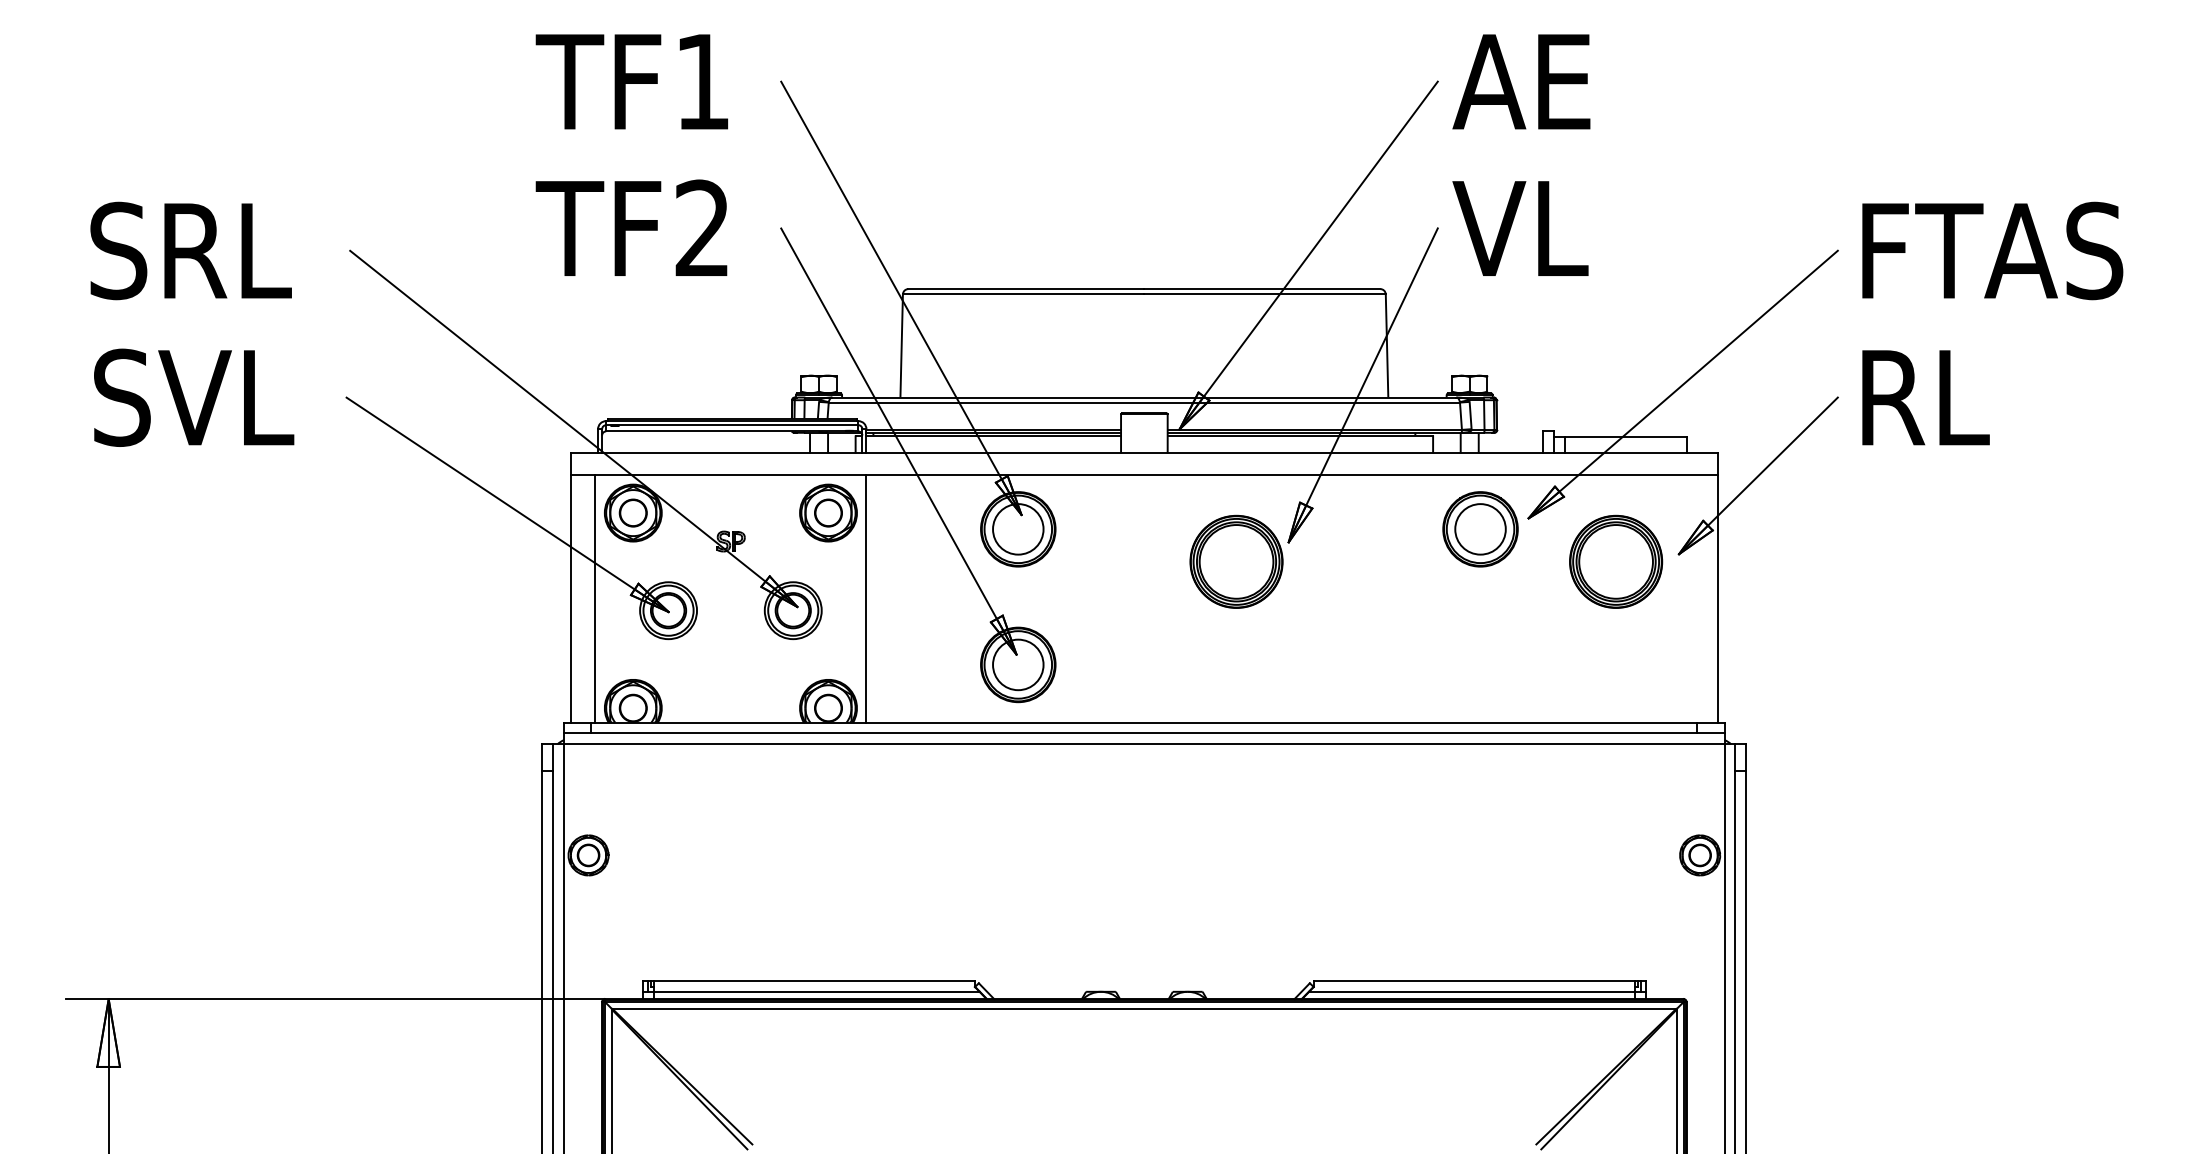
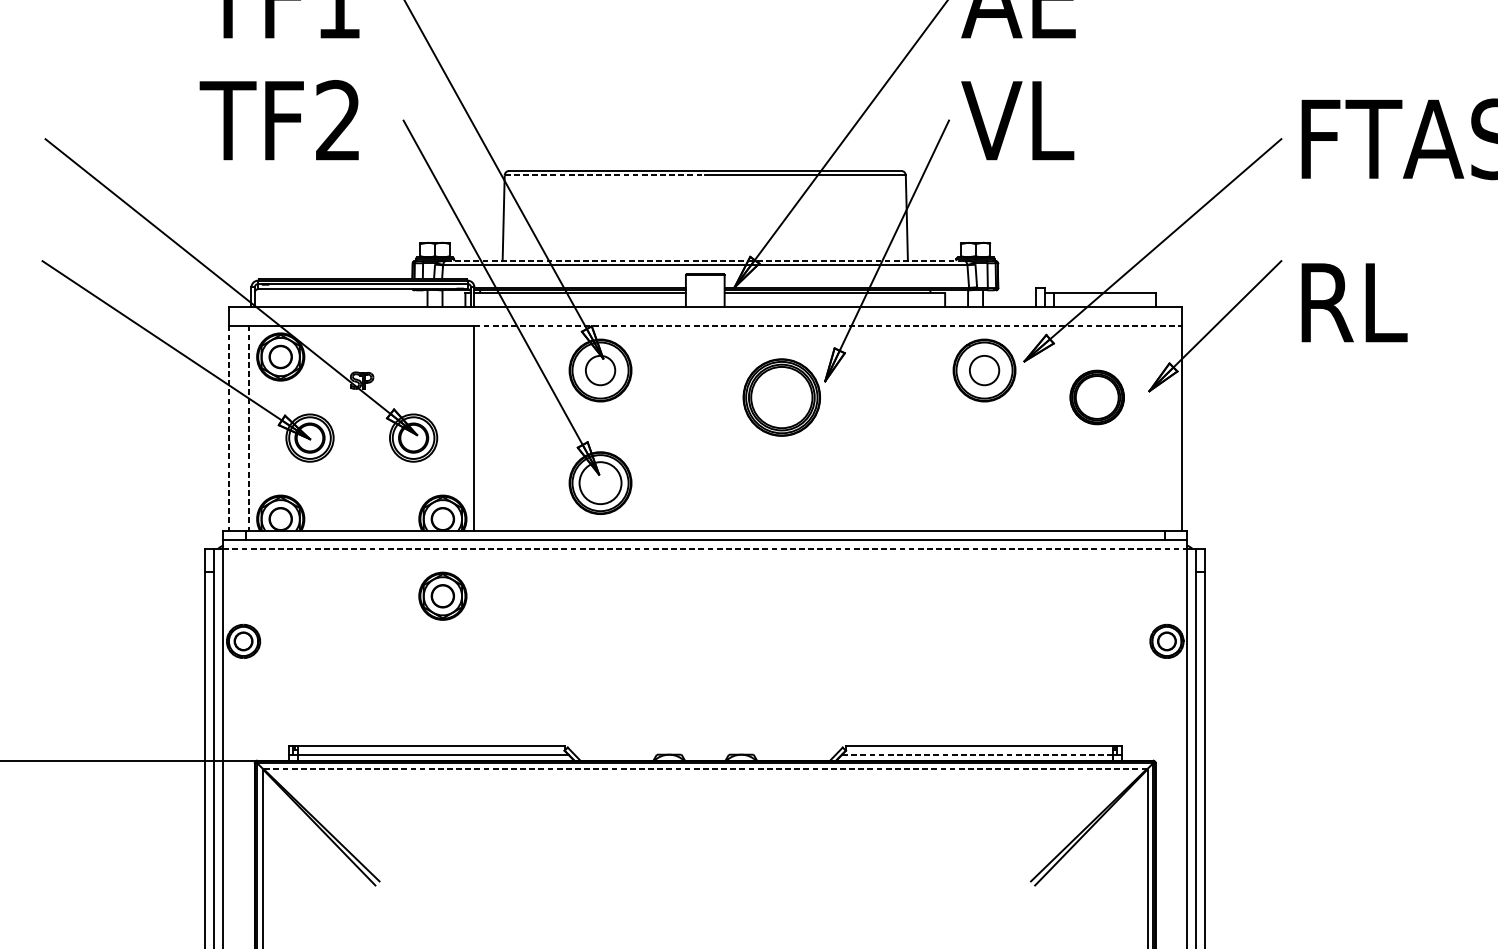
line: (1023, 294) -> (604, 175), solid -> dashed
line: (1144, 397) -> (705, 261), solid -> dashed
text: (1925, 397) -> (1354, 302), moved
line: (1292, 475) -> (828, 325), solid -> dashed
part: (828, 512) -> (442, 595), moved
circle: (1018, 529) -> (600, 370), size x0.7
circle: (1480, 529) -> (984, 370), size x0.7
part: (1616, 561) -> (1097, 397), size x0.7
line: (570, 598) -> (228, 427), solid -> dashed
line: (595, 598) -> (249, 427), solid -> dashed
line: (1144, 744) -> (705, 549), solid -> dashed
line: (1471, 992) -> (977, 755), solid -> dashed
line: (1143, 1008) -> (704, 768), solid -> dashed

